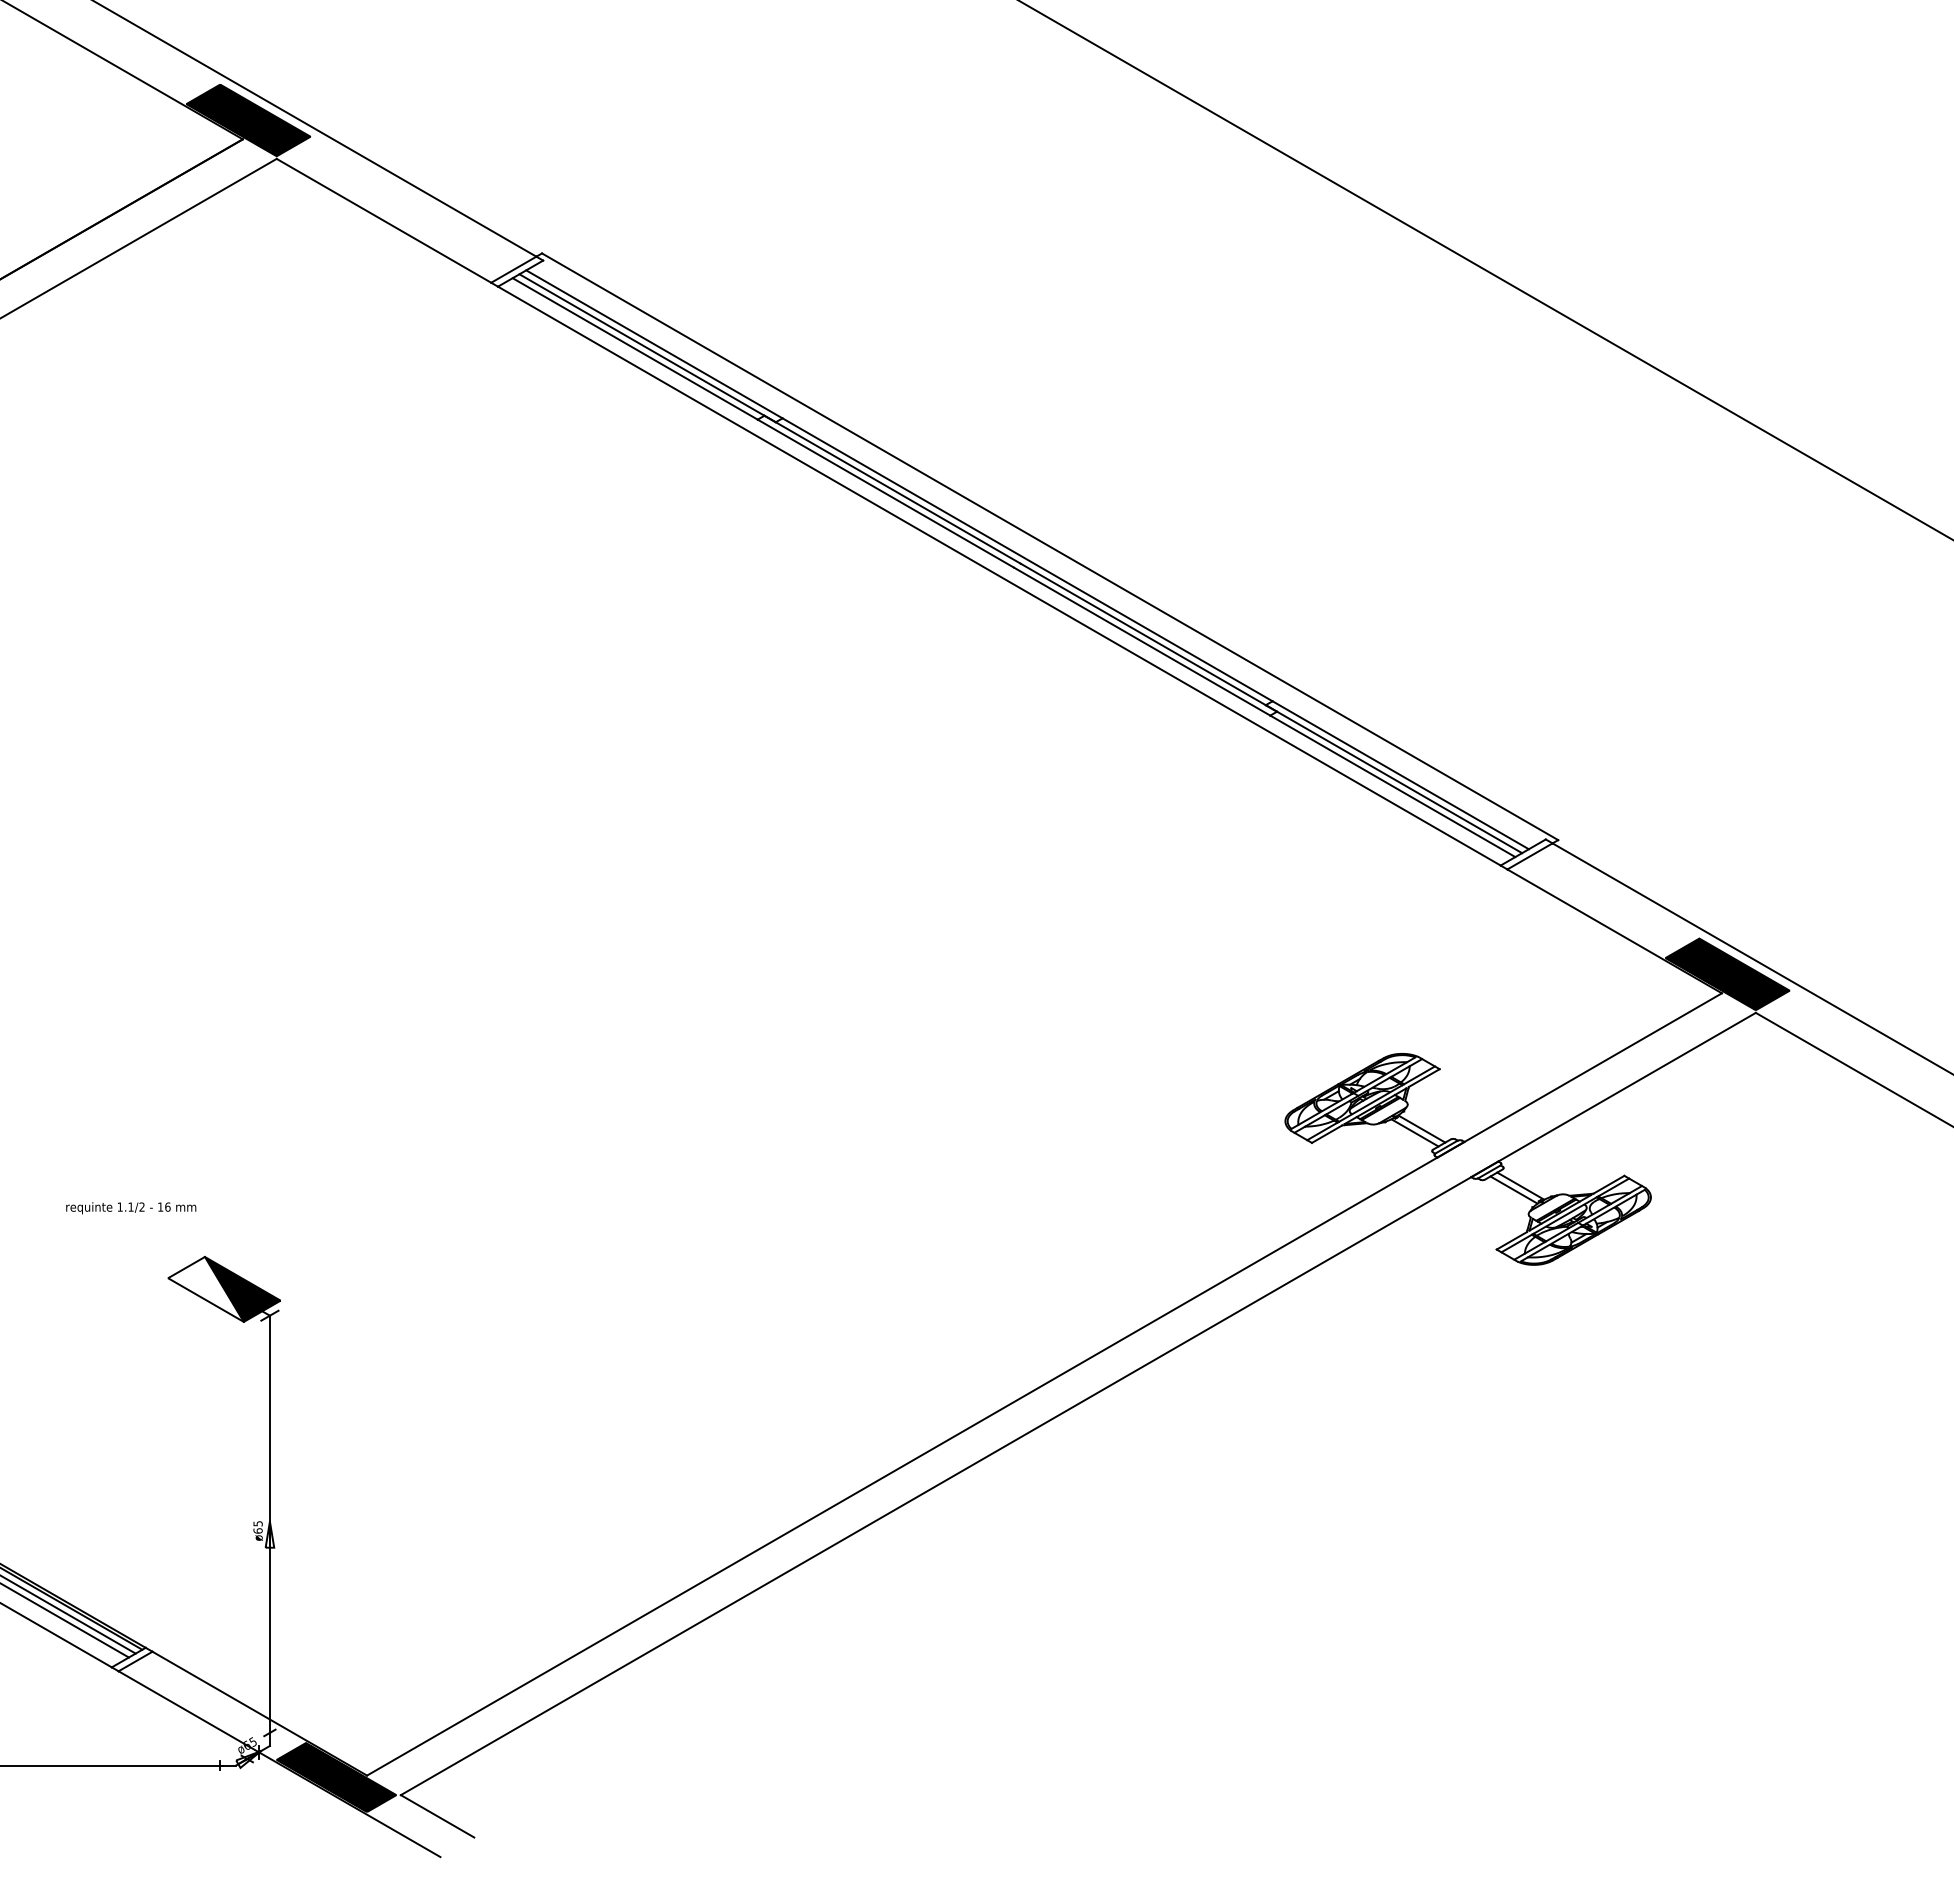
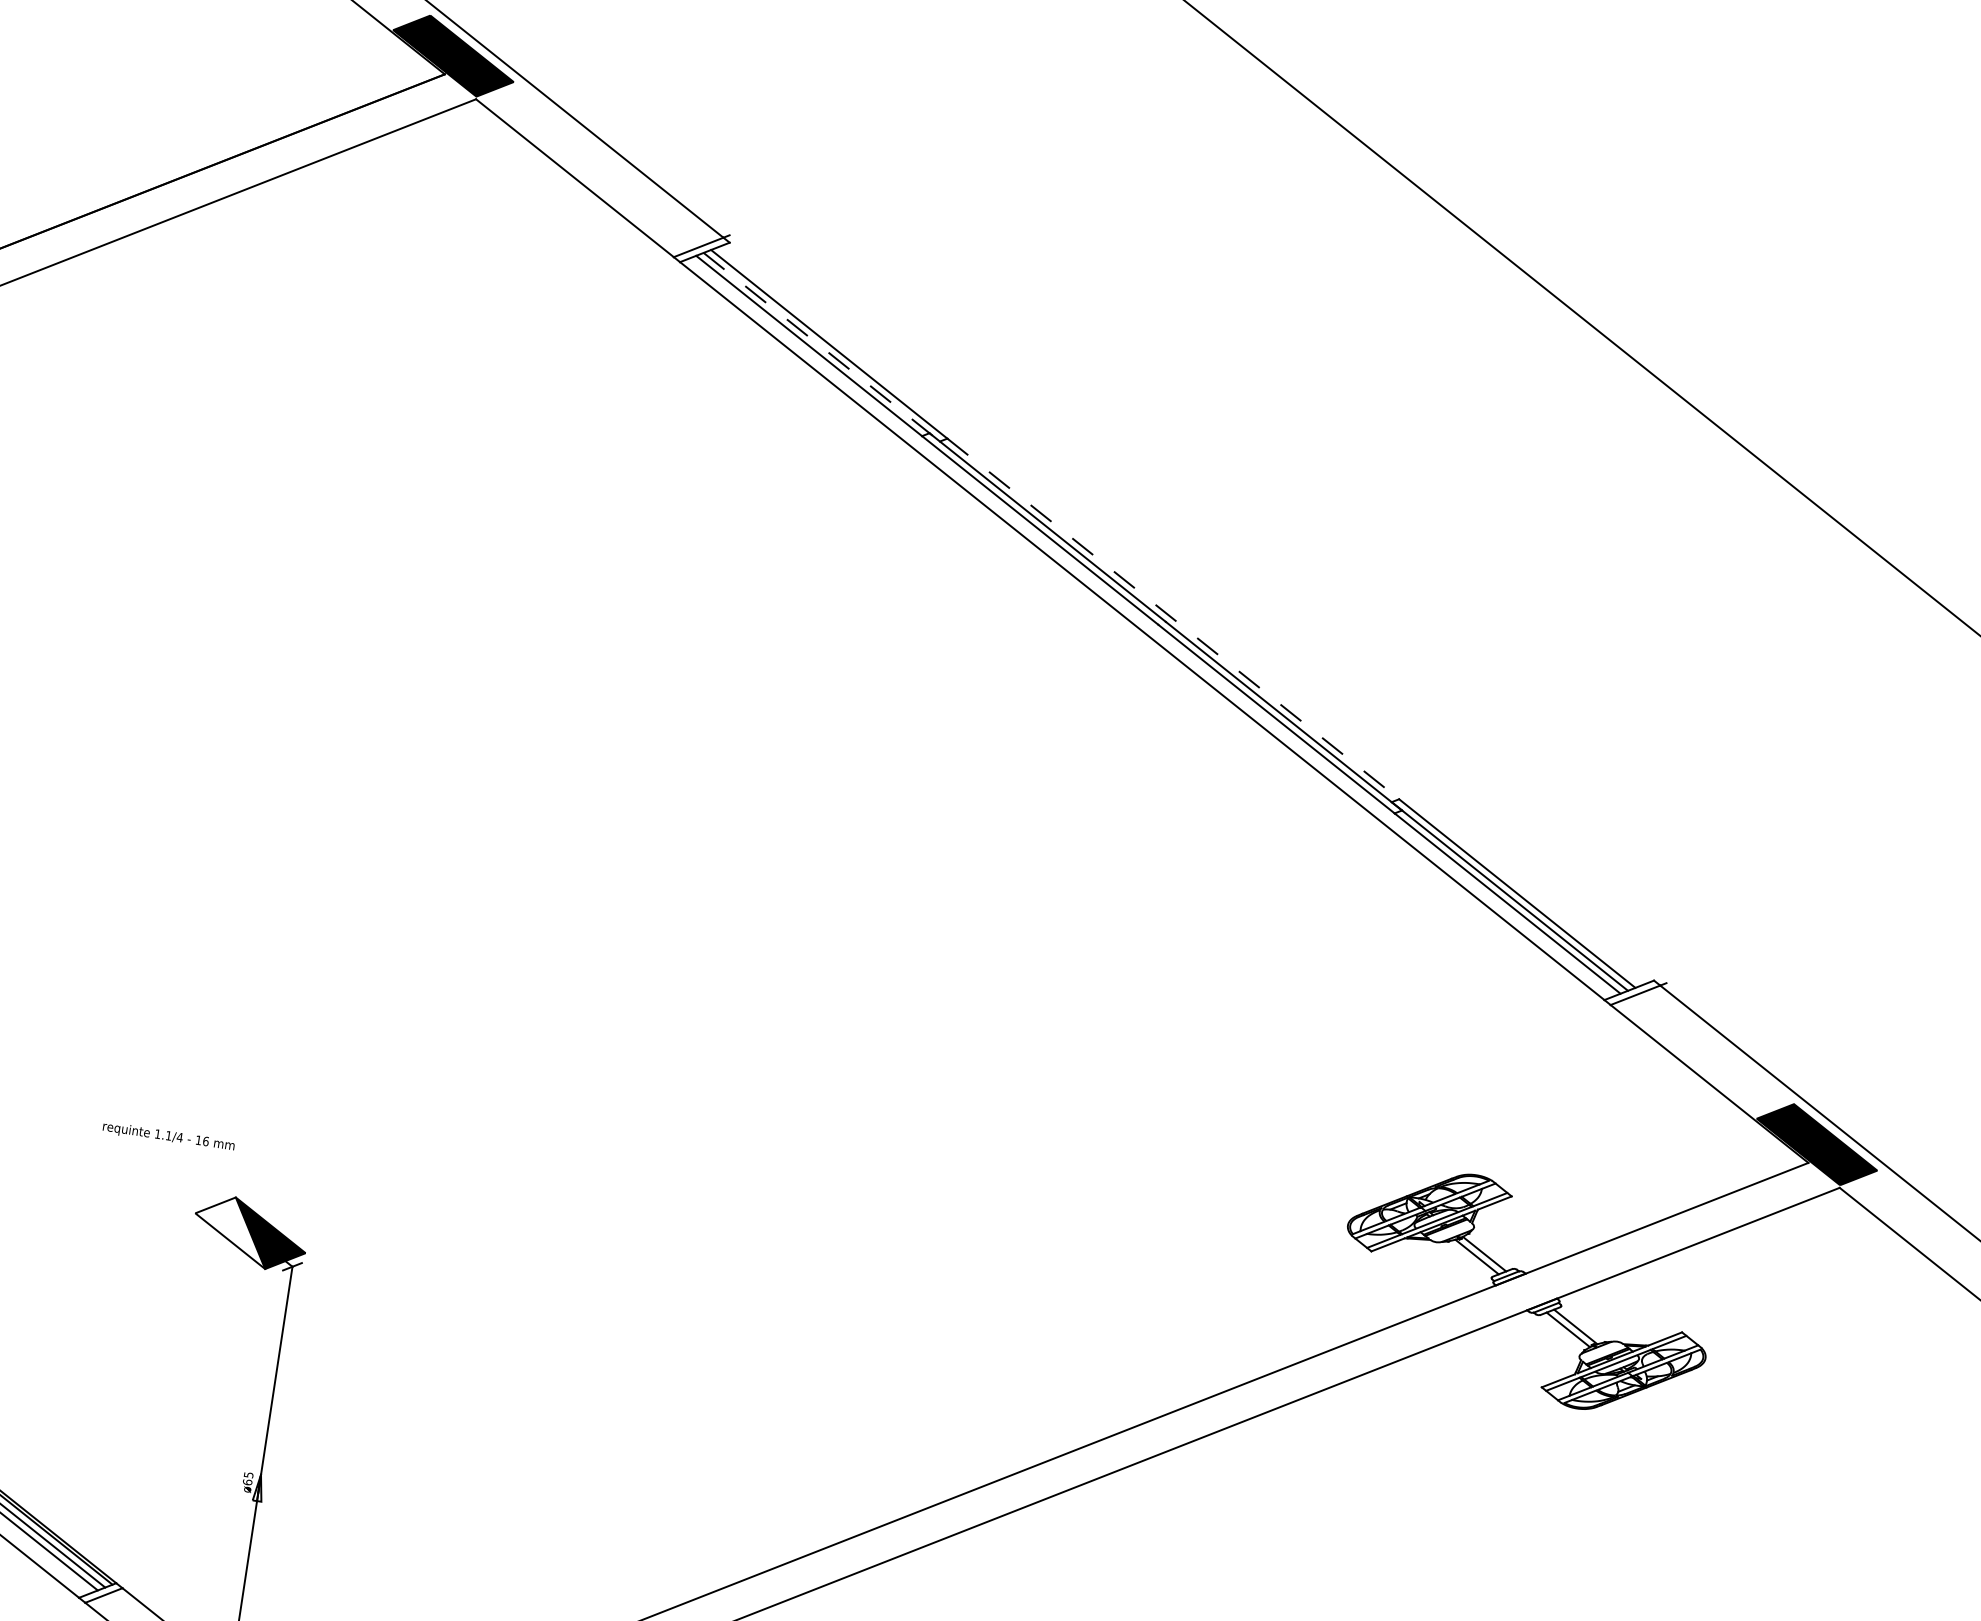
line: (647, 348) -> (821, 347), solid -> dashed
line: (1050, 546) -> (1198, 609), removed
line: (1027, 559) -> (1173, 618), solid -> dashed
text: (141, 1206) -> (179, 1136), 1.1/2 -> 1.1/4

